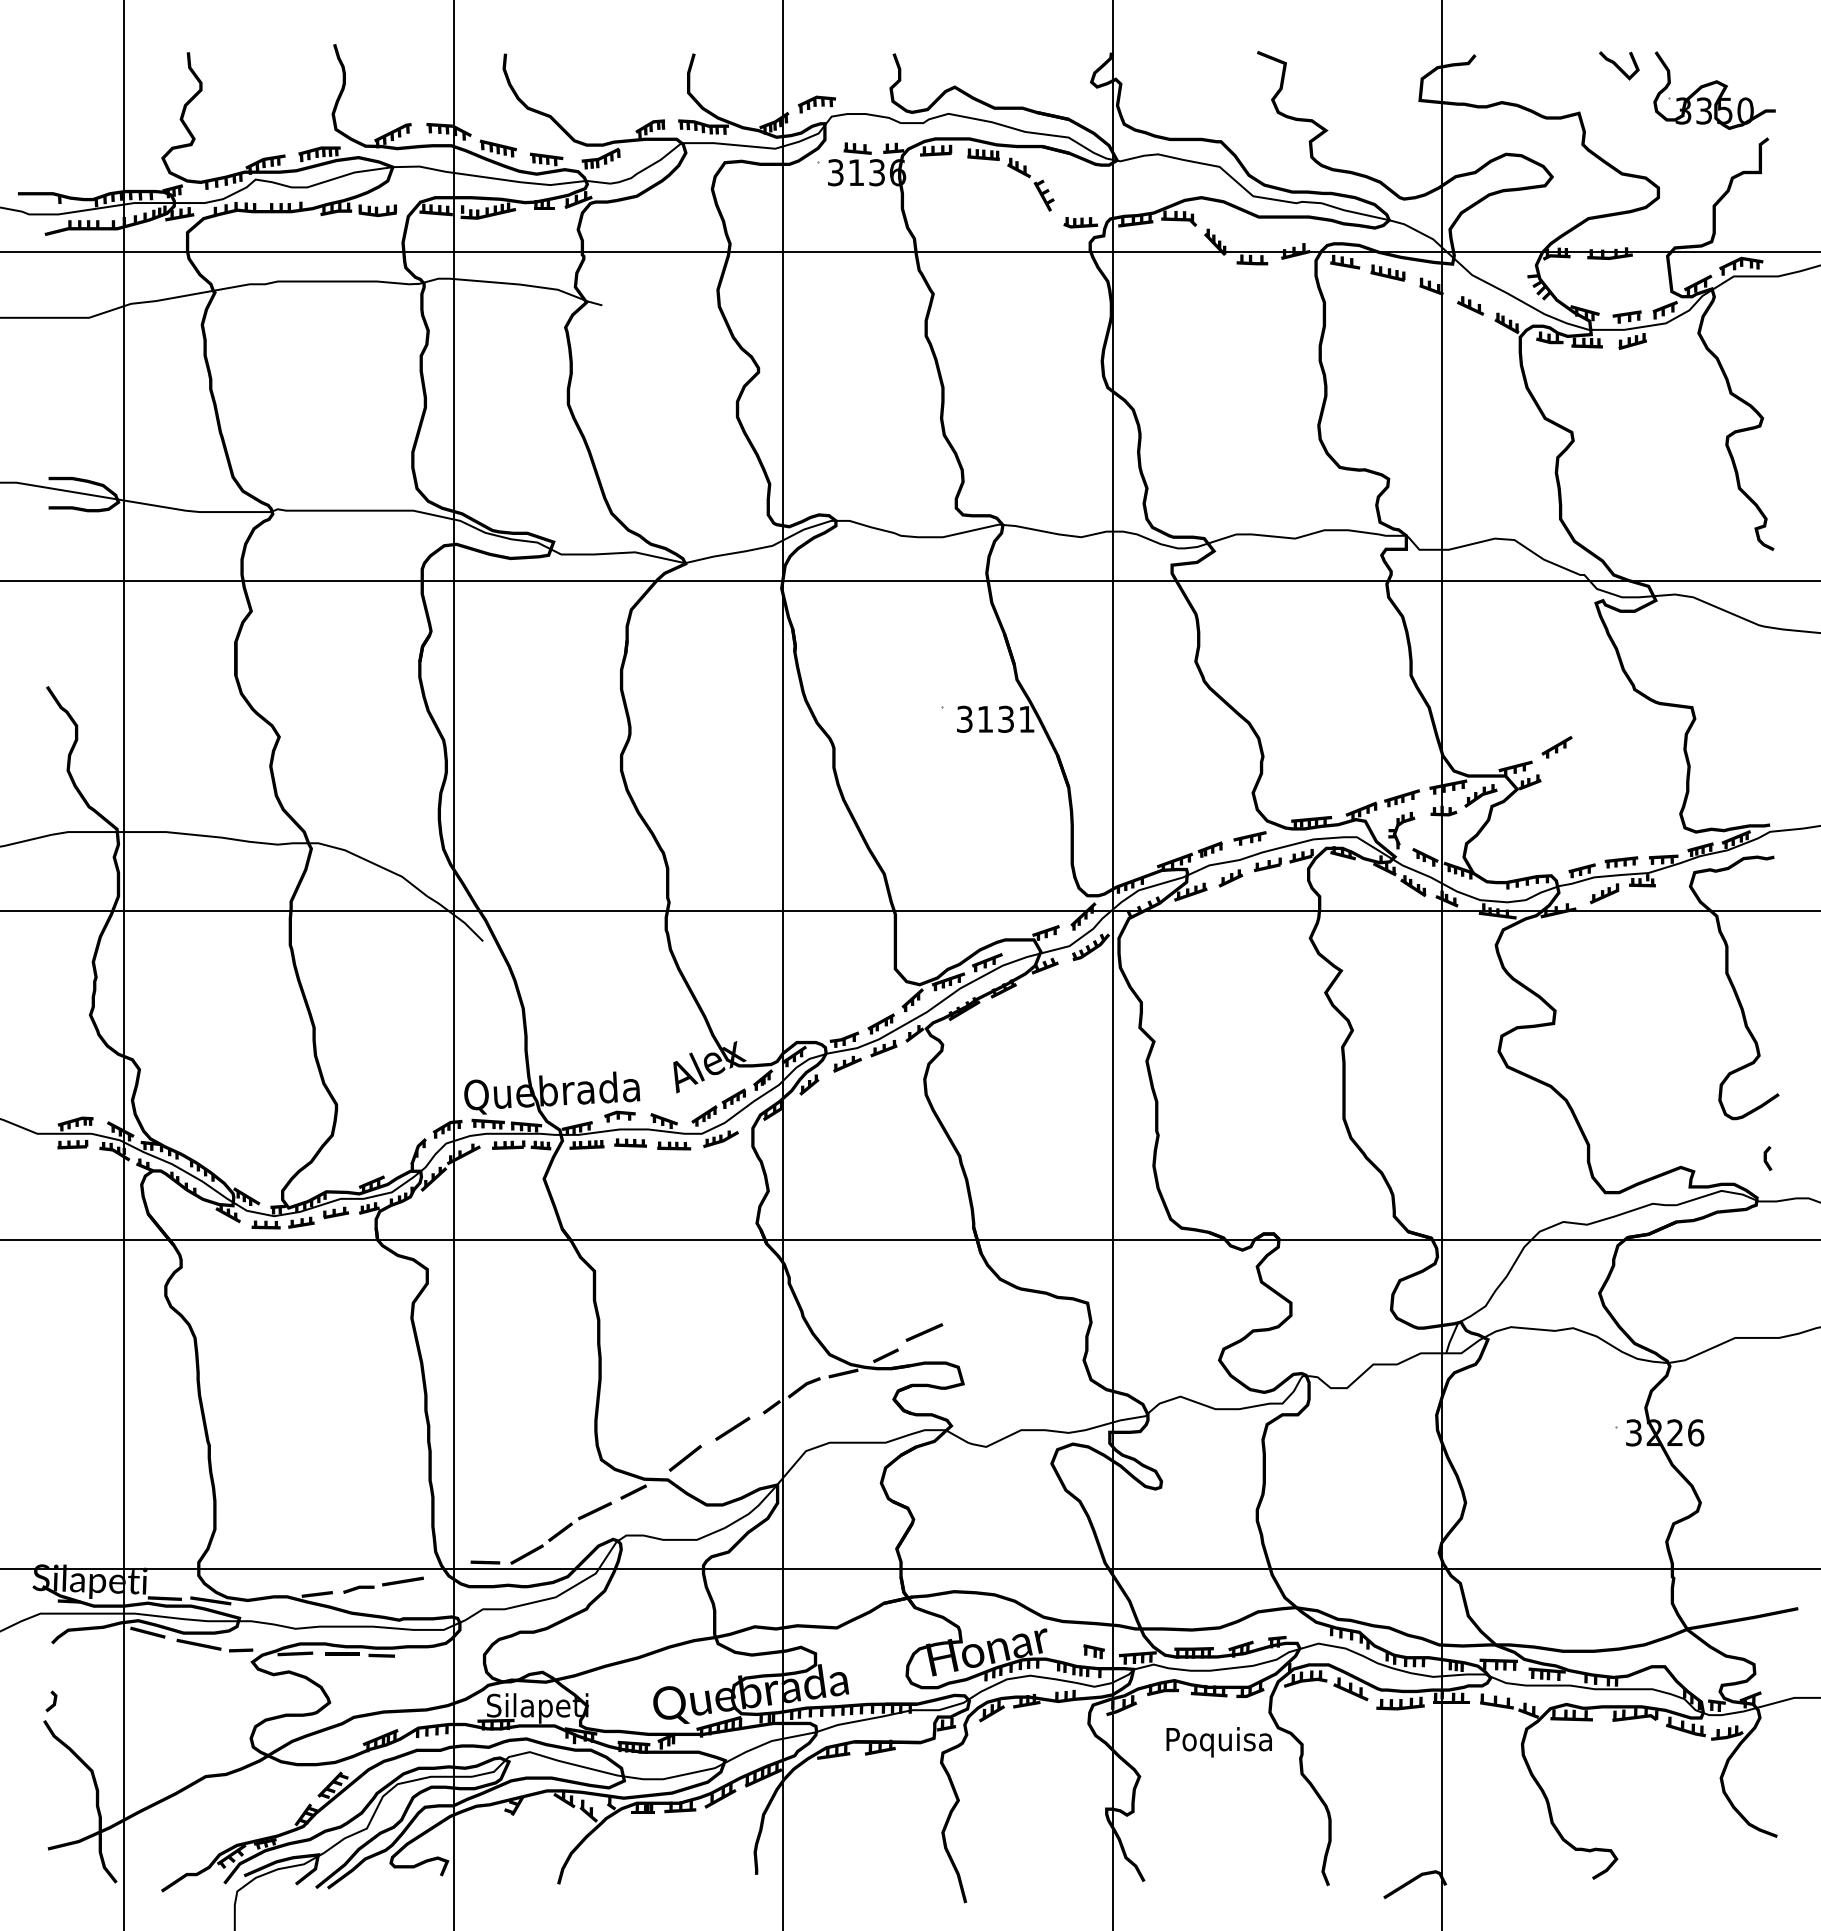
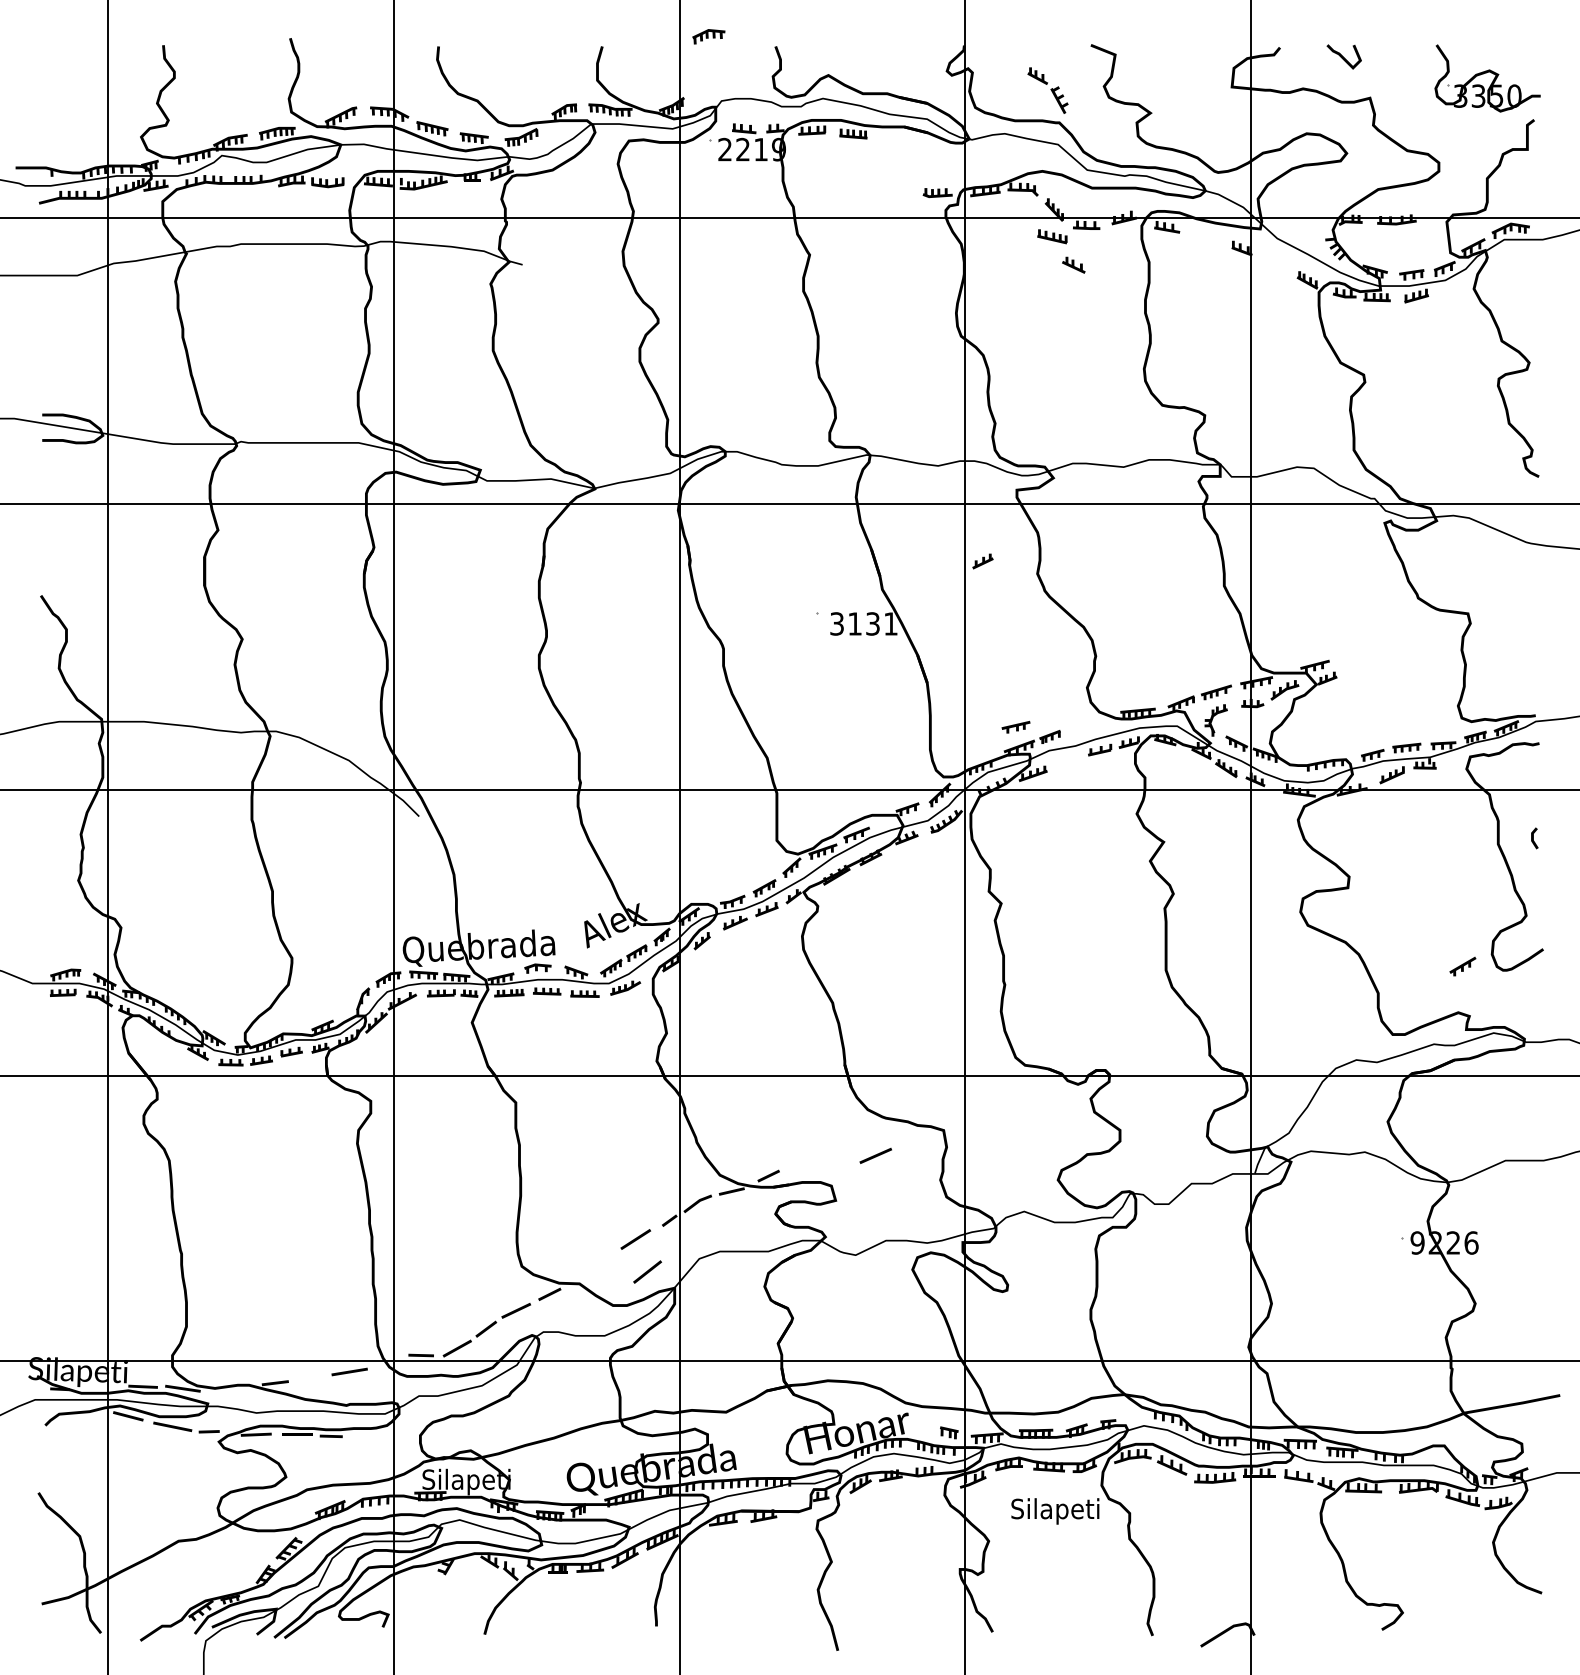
curve: (1618, 65) -> (1343, 56), moved
part: (816, 104) -> (708, 36), moved
text: (867, 172) -> (752, 149), 3136 -> 2219
part: (1030, 184) -> (1047, 90), moved
part: (1387, 272) -> (1052, 236), moved
part: (1470, 305) -> (1073, 264), moved
part: (1556, 747) -> (1462, 966), moved
part: (1249, 838) -> (1015, 727), moved
part: (1230, 878) -> (982, 561), moved
line: (1766, 1158) -> (1533, 838), moved
line: (924, 1332) -> (875, 1155), moved
text: (1633, 1432) -> (1417, 1242), 3226 -> 9226
line: (684, 1457) -> (646, 1271), moved
line: (358, 1589) -> (311, 1378), removed
line: (53, 1701) -> (46, 1476), removed
text: (1218, 1742) -> (1057, 1511), Poquisa -> Silapeti

